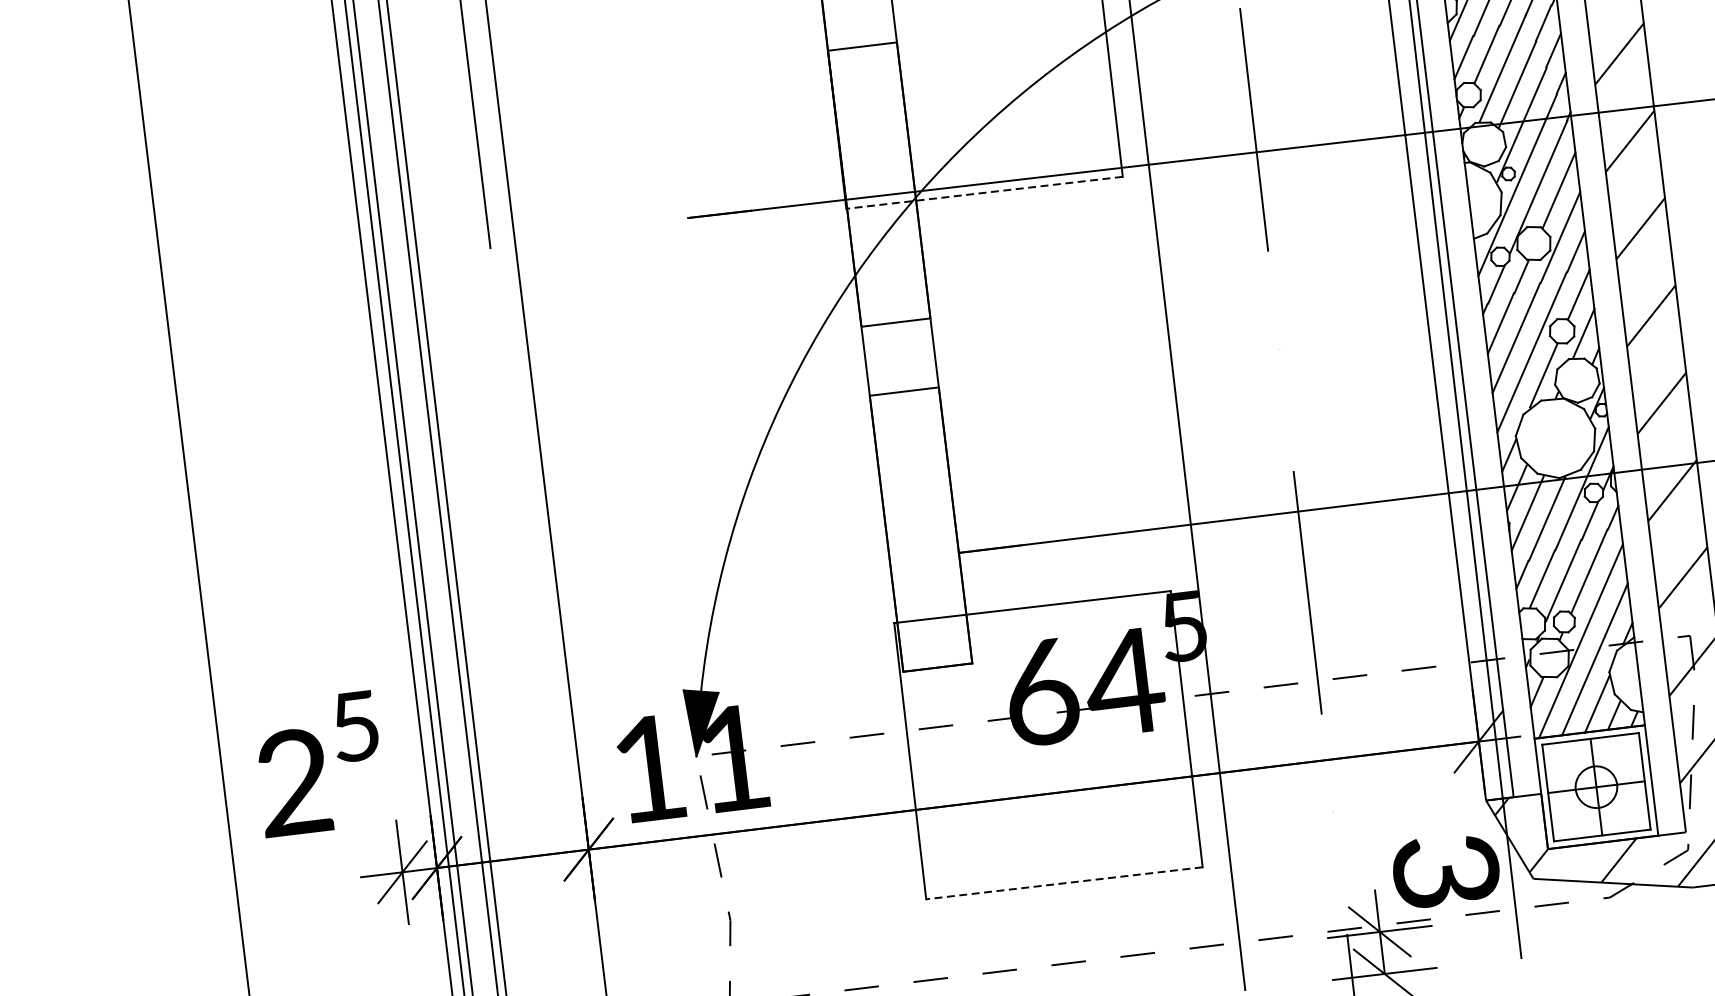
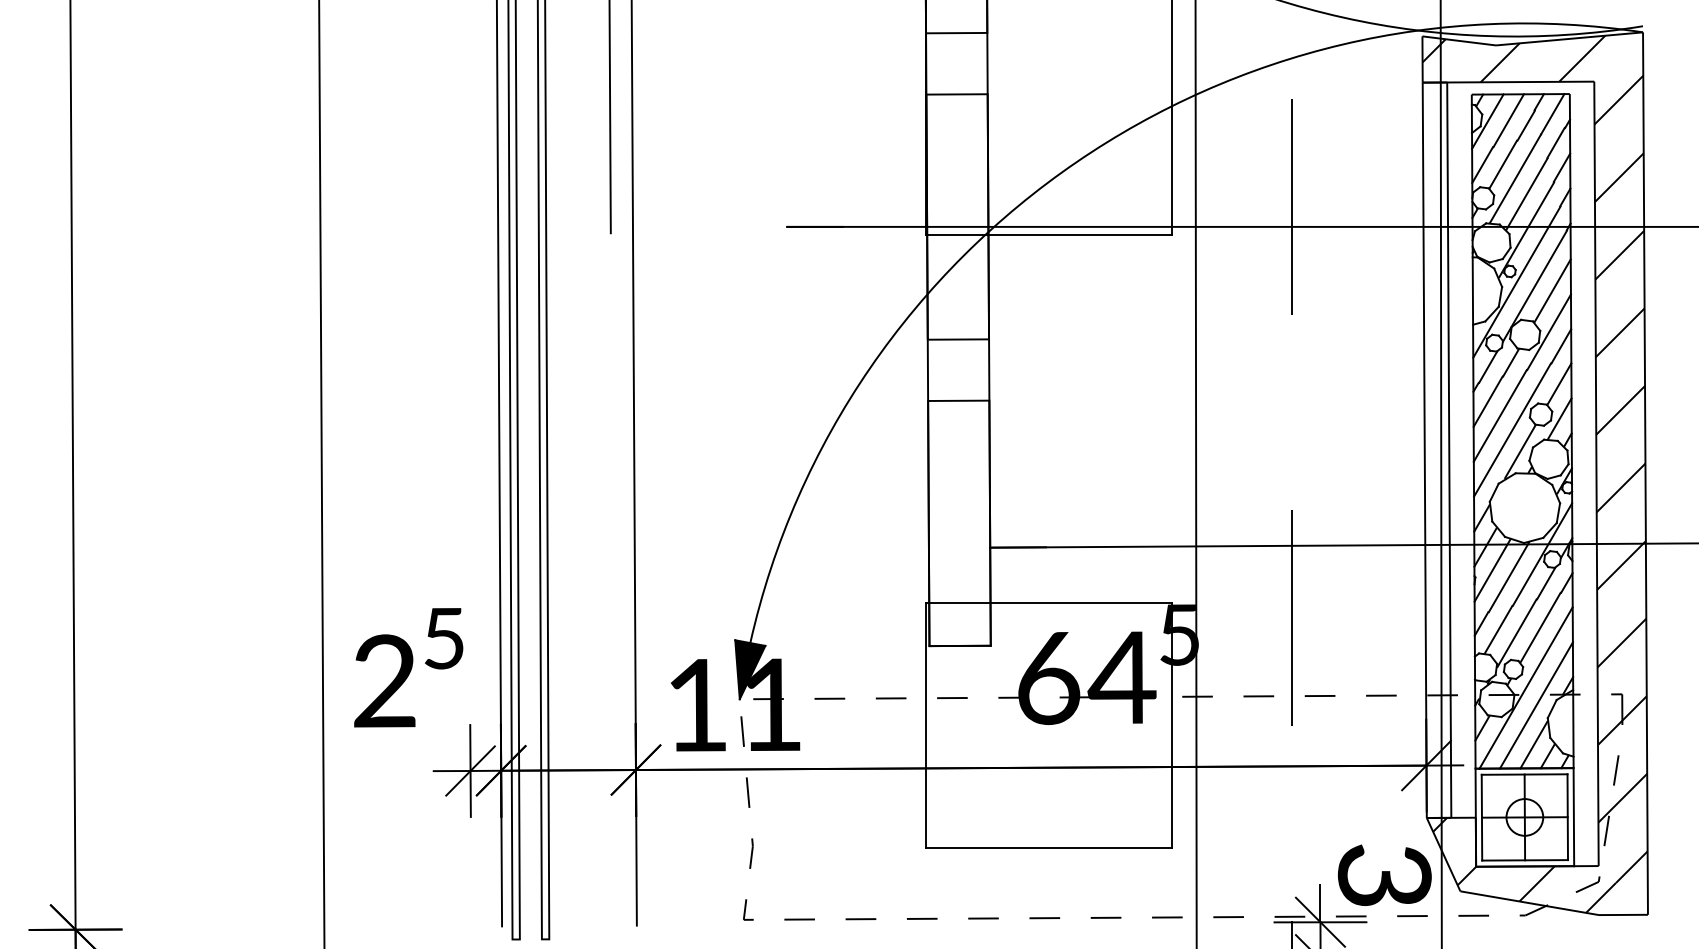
line: (984, 192) -> (1049, 234), dashed -> solid
line: (1064, 883) -> (1049, 847), dashed -> solid

